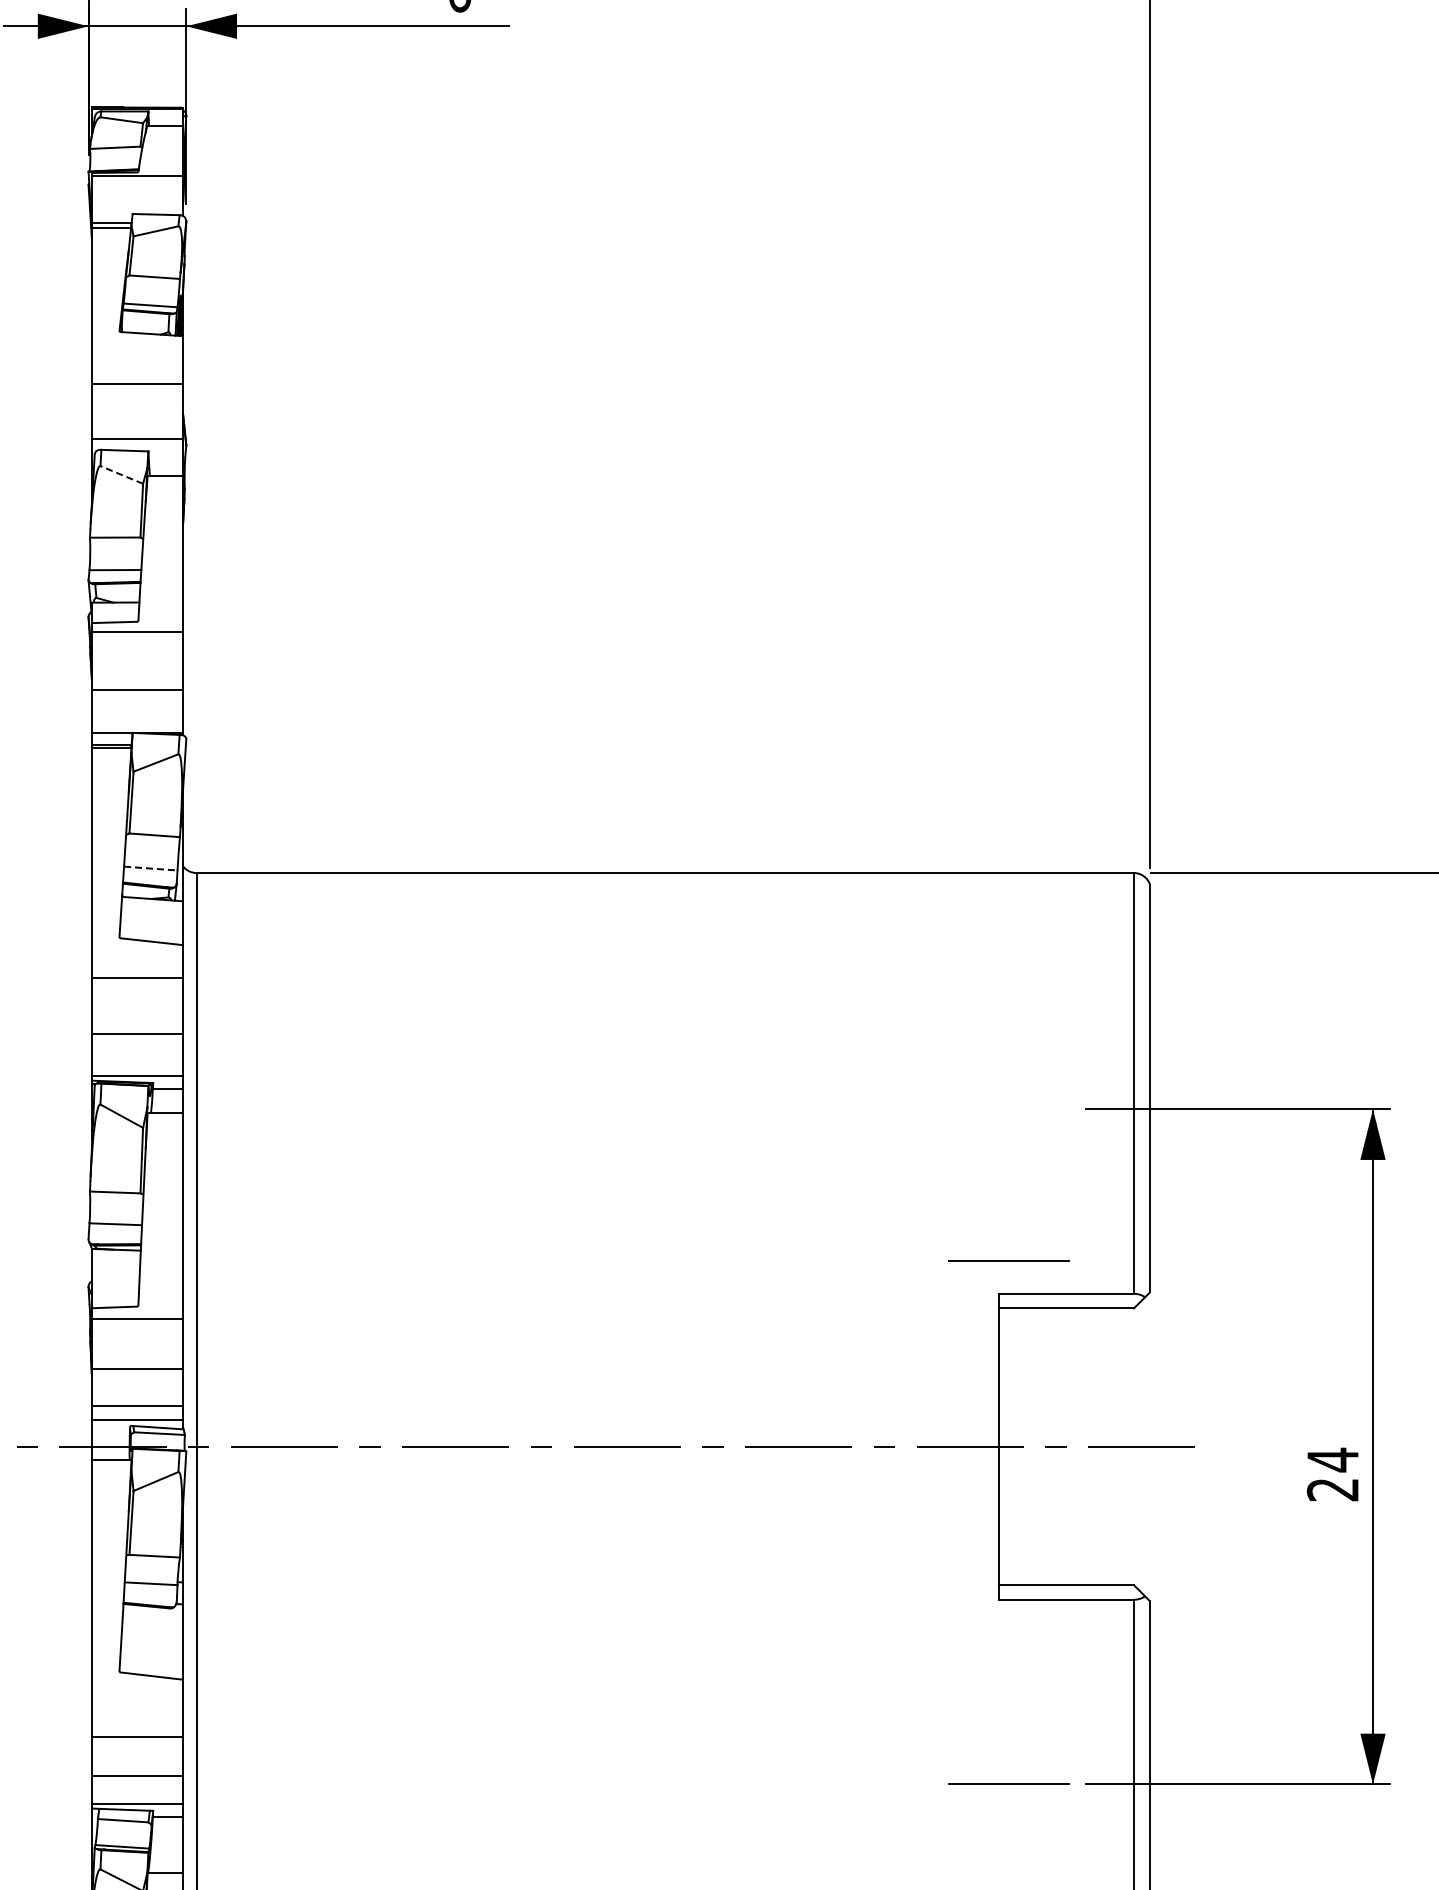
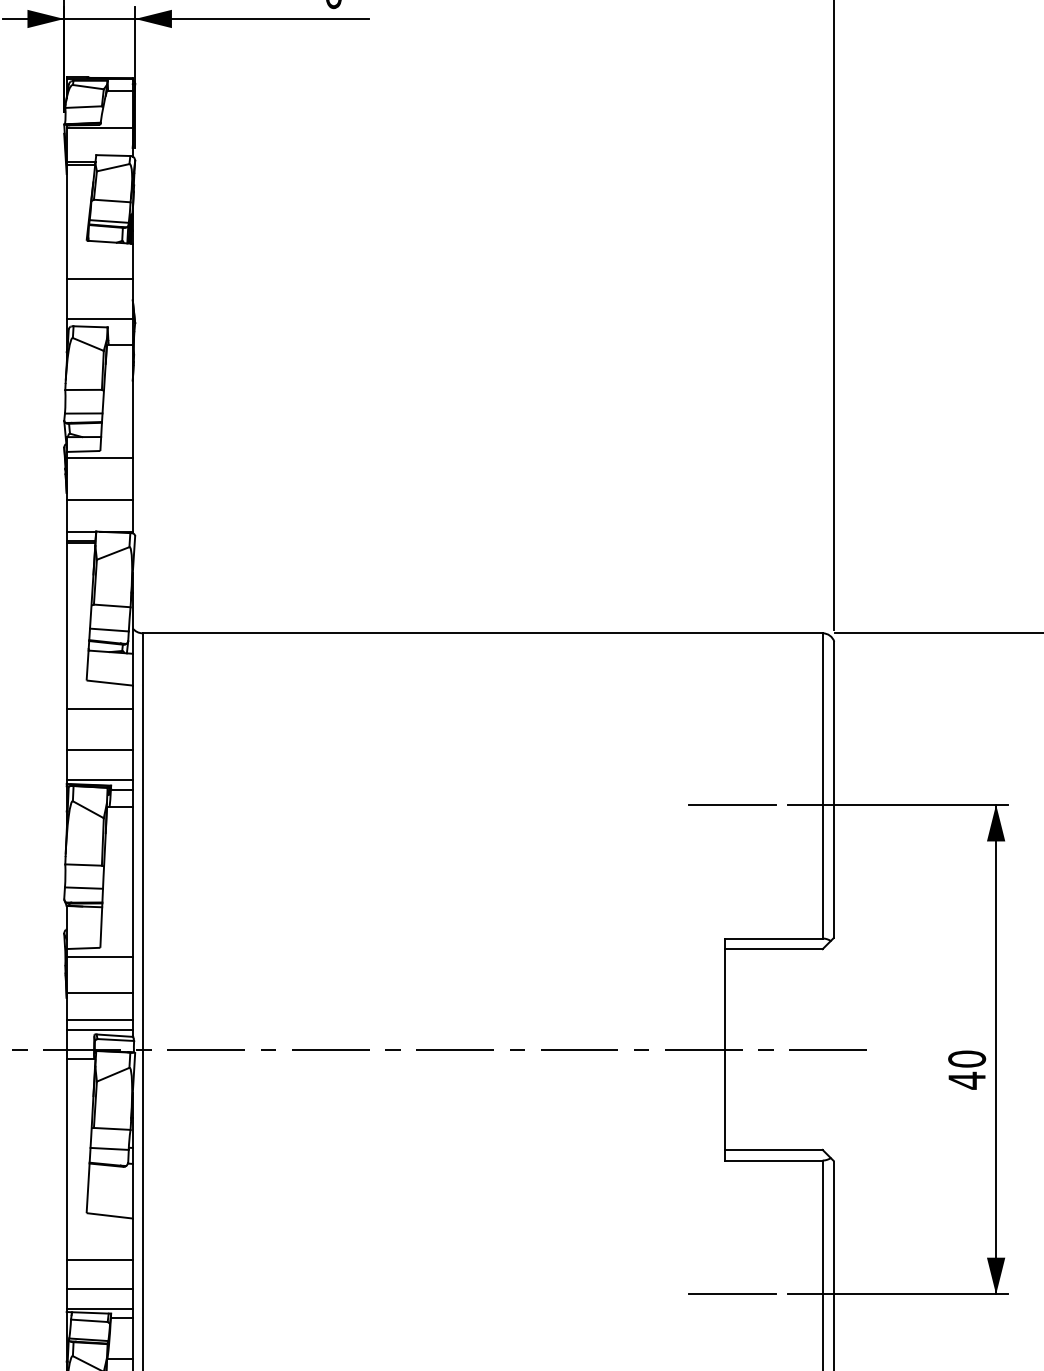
line: (121, 474) -> (88, 344), dashed -> solid
line: (150, 868) -> (109, 629), dashed -> solid
line: (1008, 1260) -> (731, 804), moved
text: (1332, 1474) -> (966, 1069), 24 -> 40

